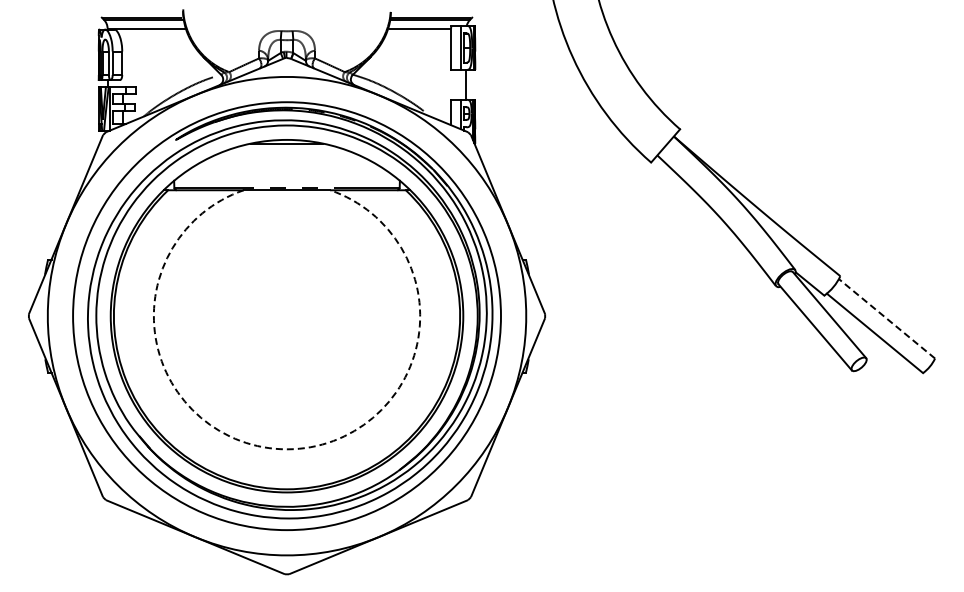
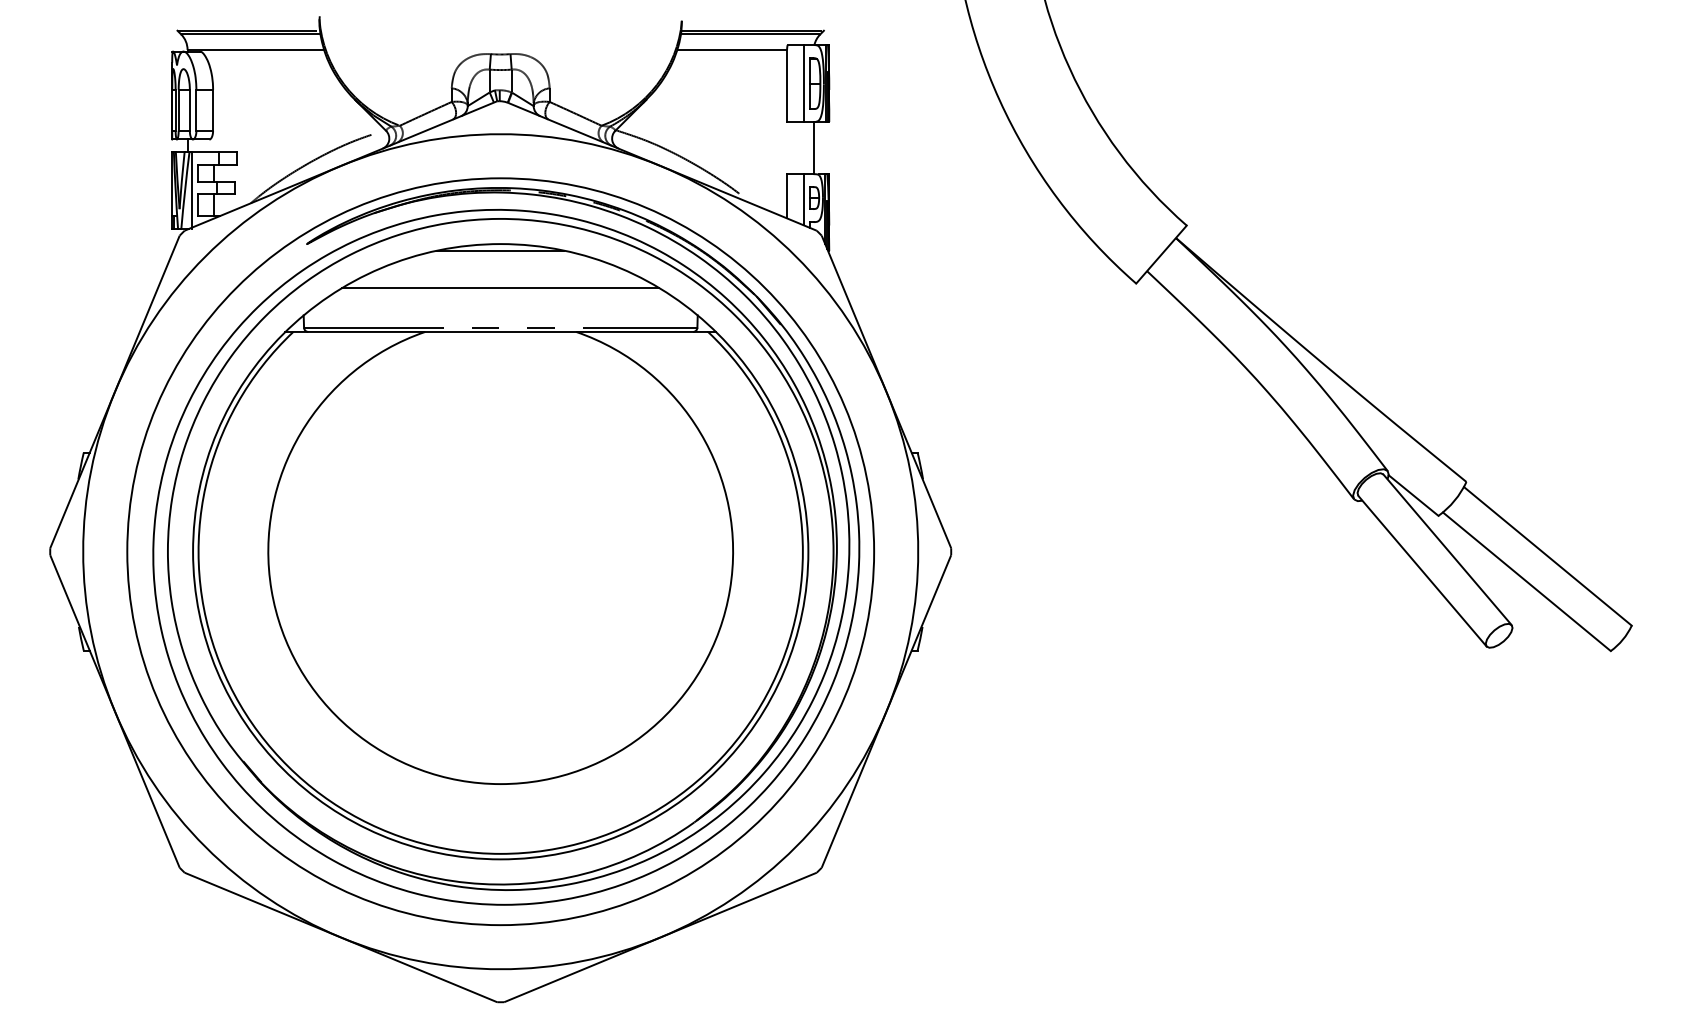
line: (286, 165) -> (499, 288), added
line: (886, 318) -> (1546, 555), dashed -> solid
arc: (287, 449) -> (501, 784), dashed -> solid

